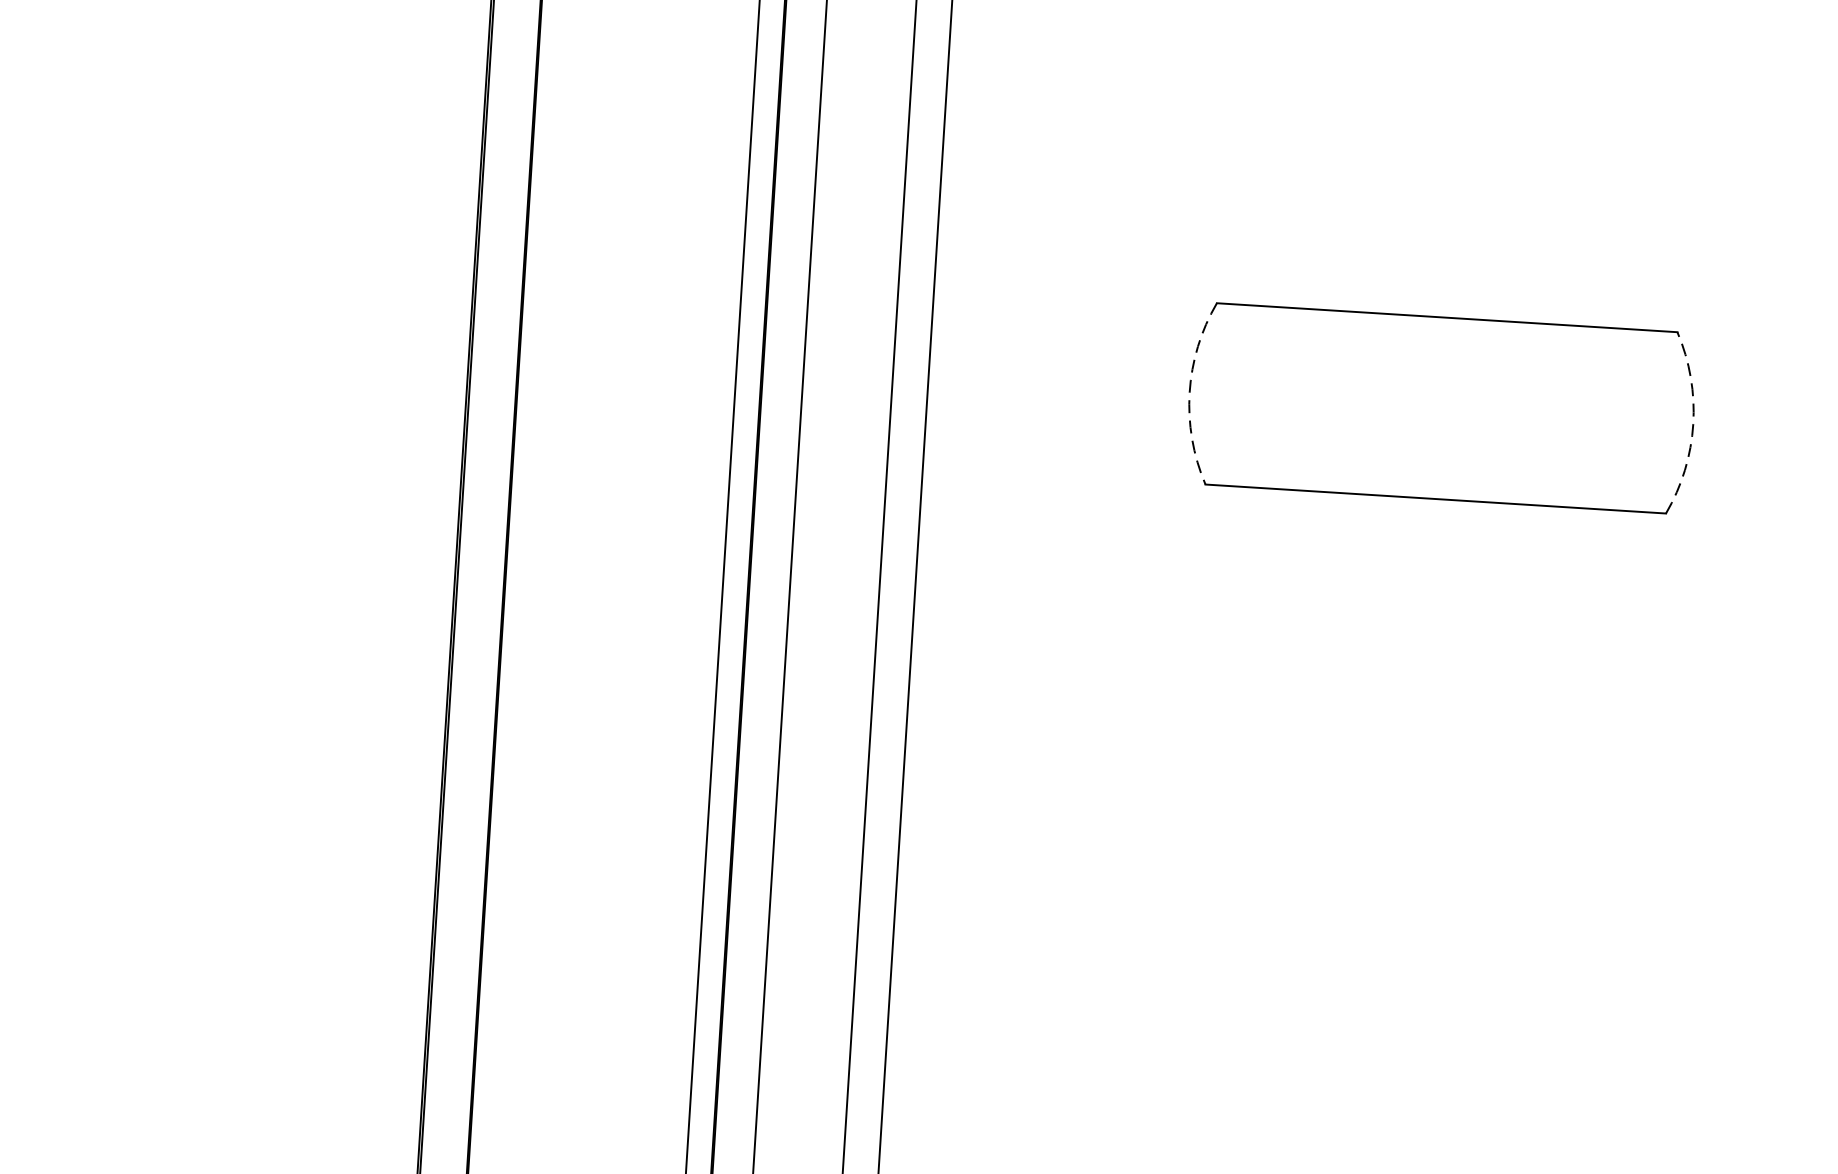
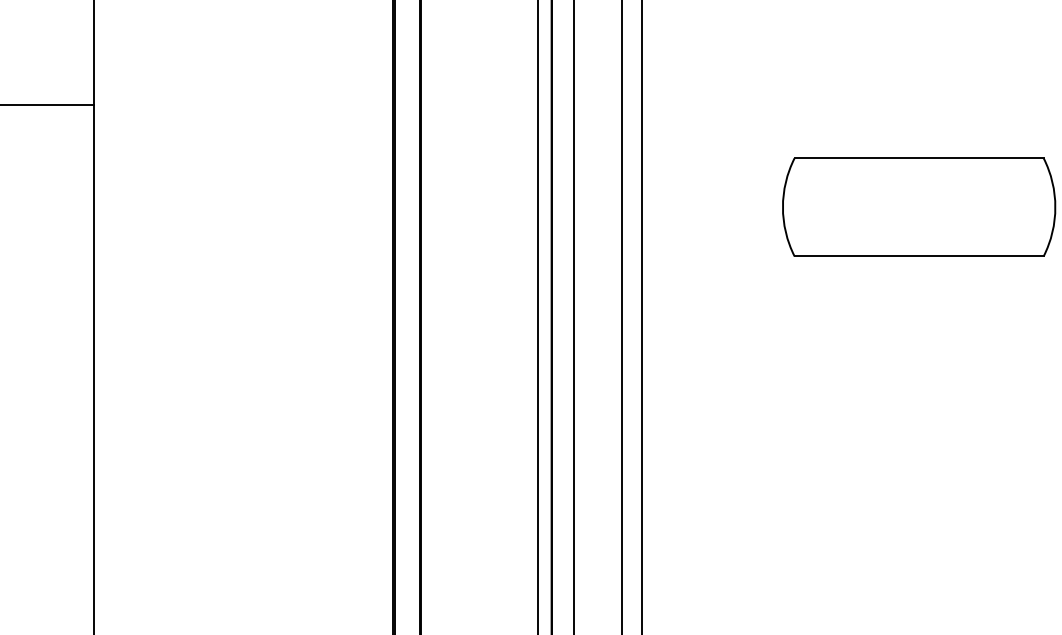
arc: (1188, 392) -> (782, 207), dashed -> solid
arc: (1693, 424) -> (1055, 207), dashed -> solid

